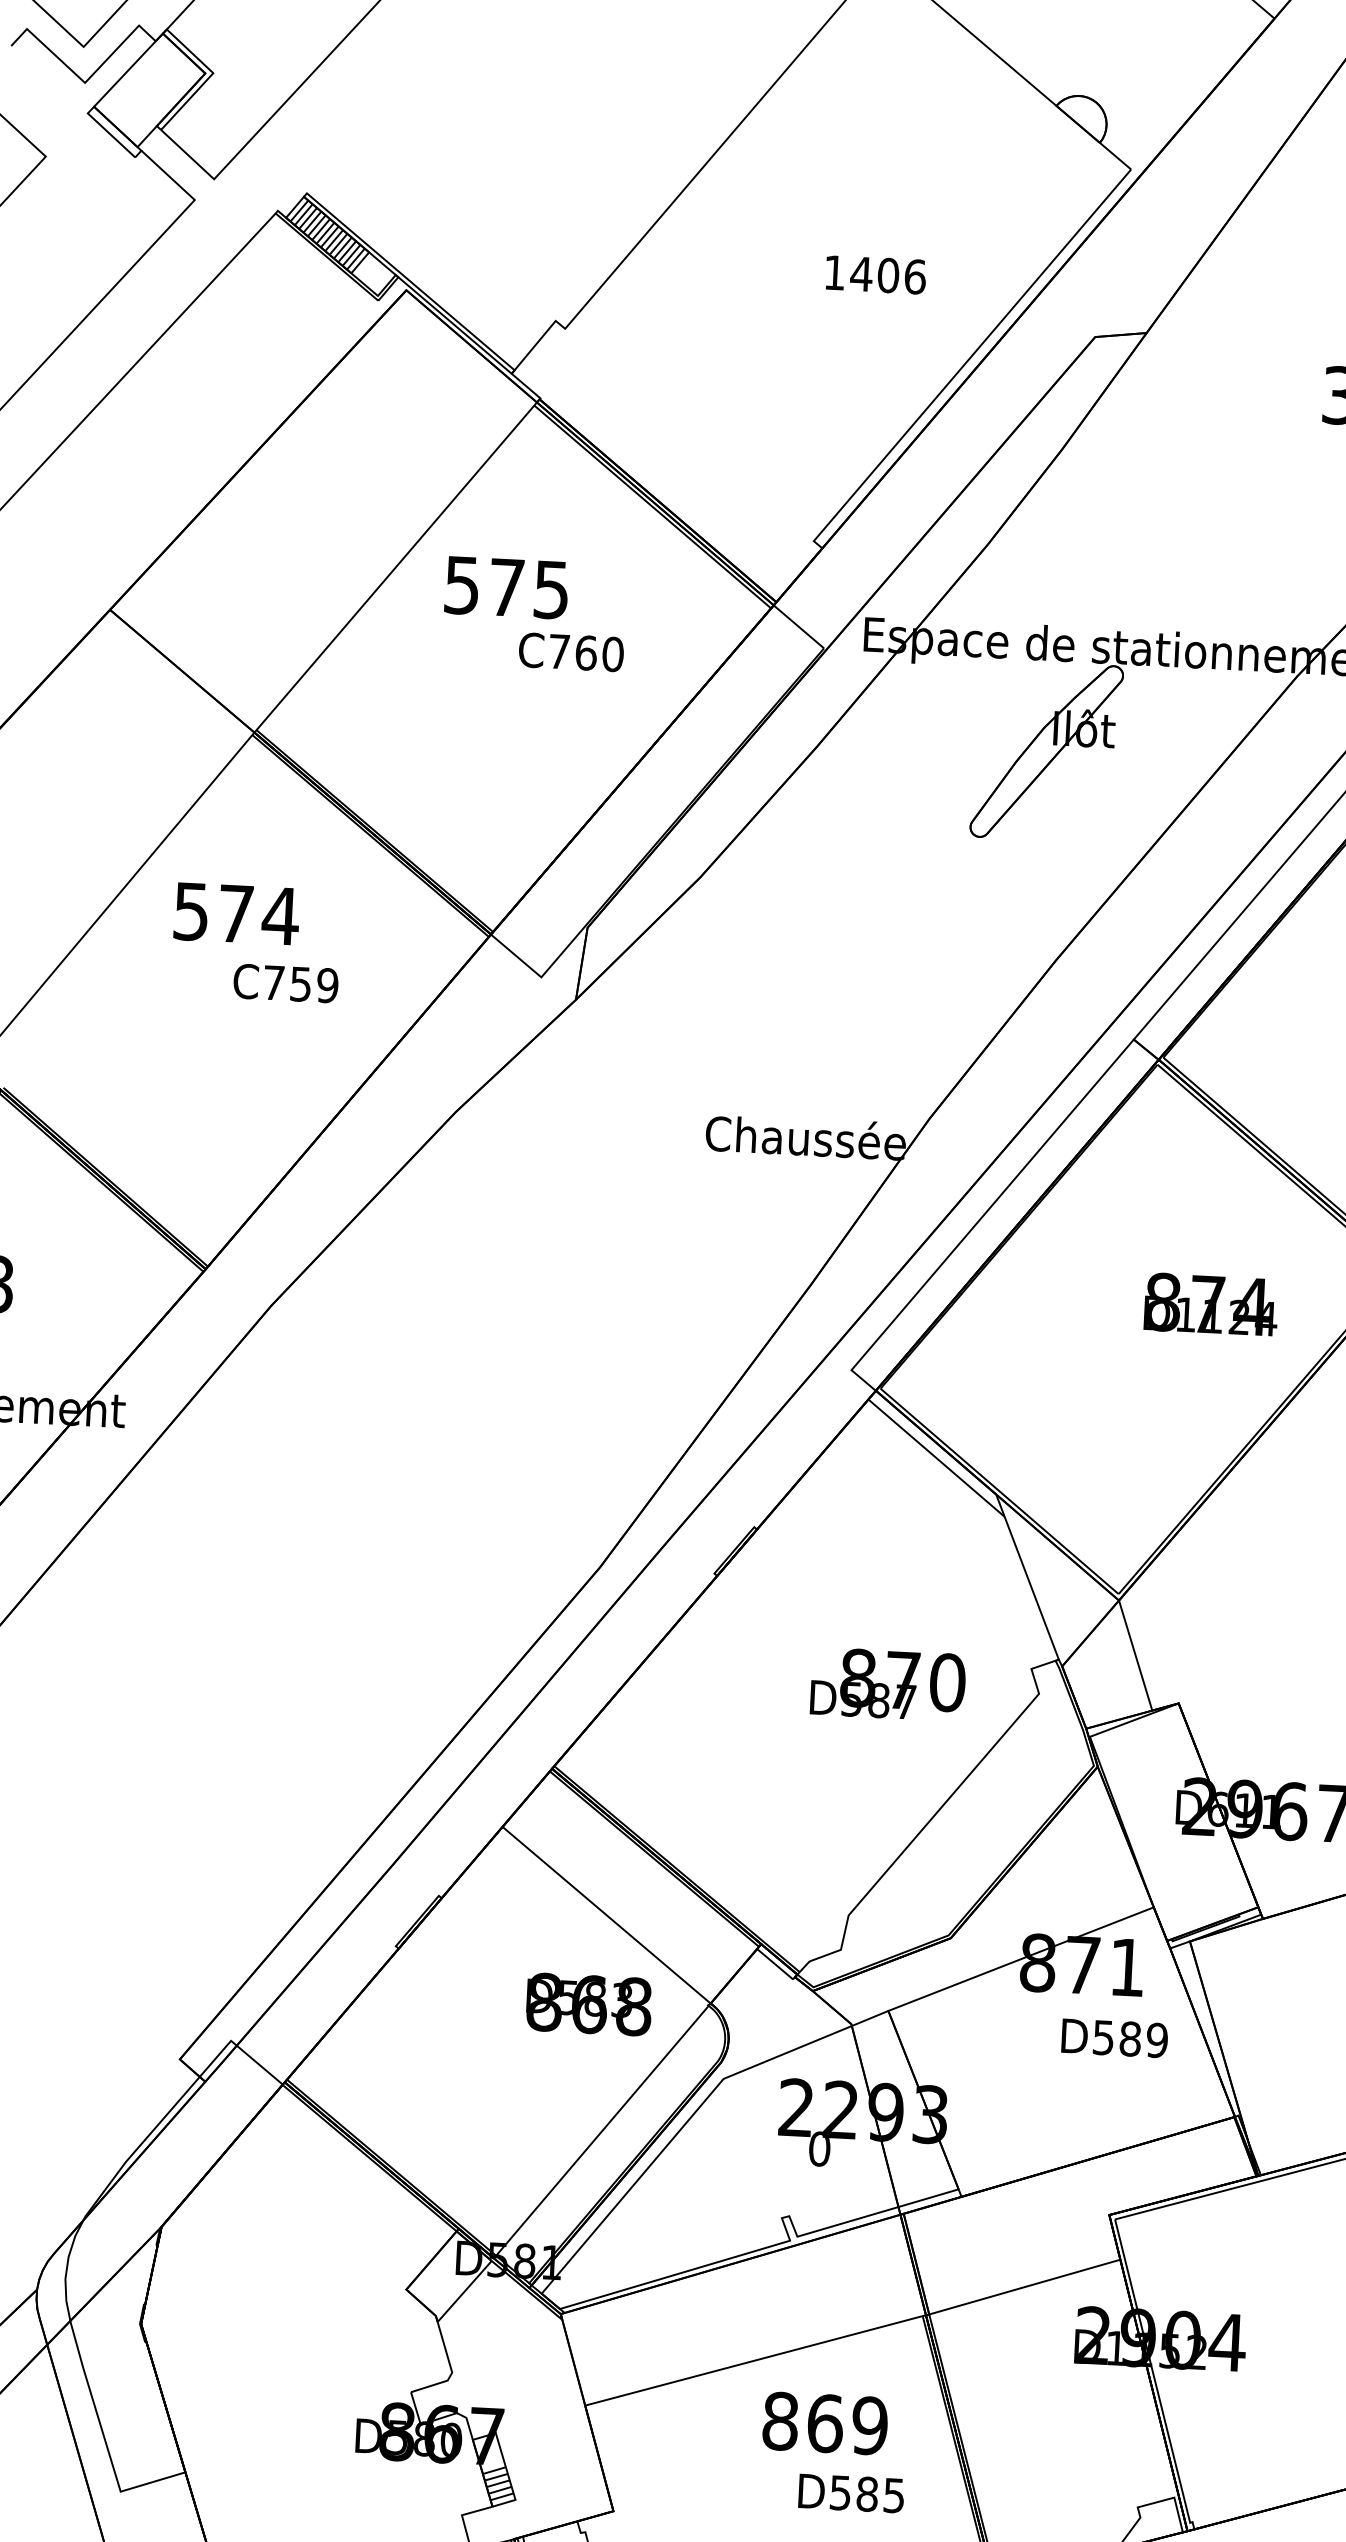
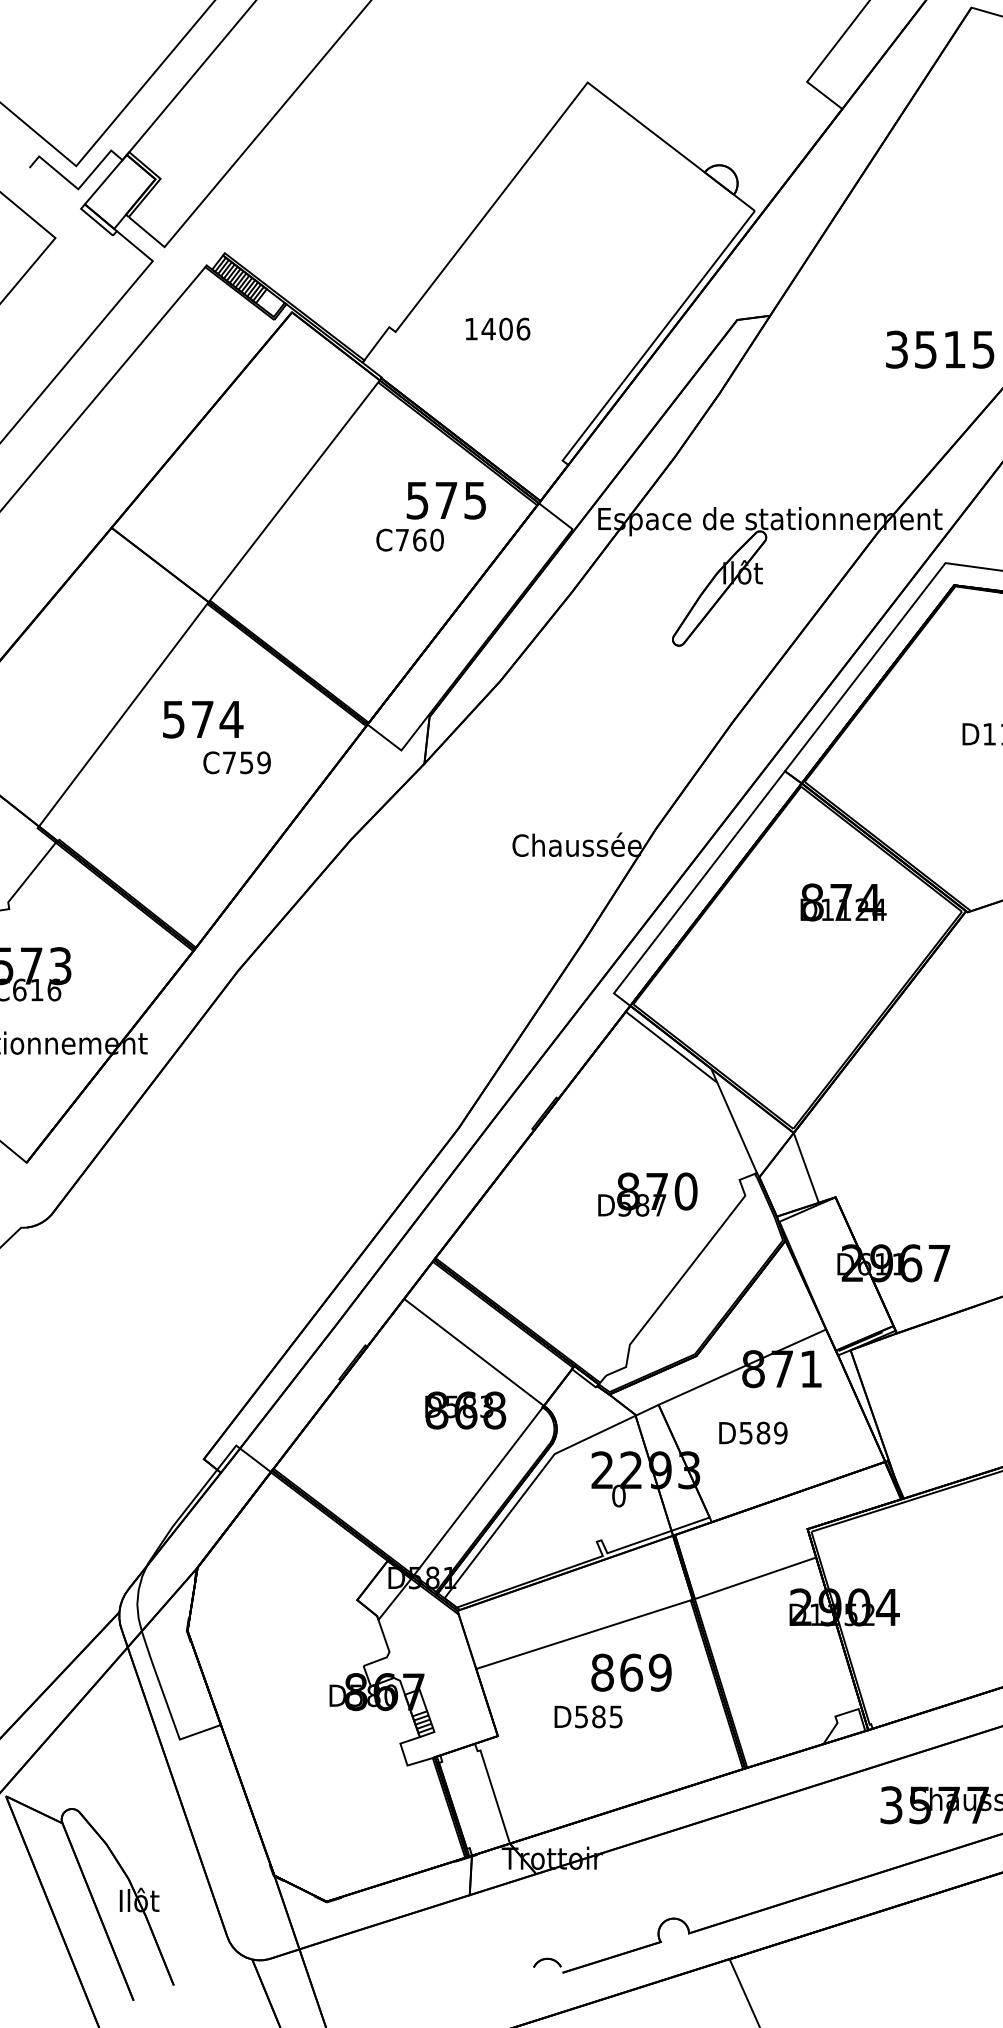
text: (875, 273) -> (497, 328), moved
text: (505, 587) -> (445, 500), moved
text: (1211, 1304) -> (843, 902), moved
text: (1115, 2037) -> (753, 1432), moved
text: (851, 2492) -> (588, 1716), moved

